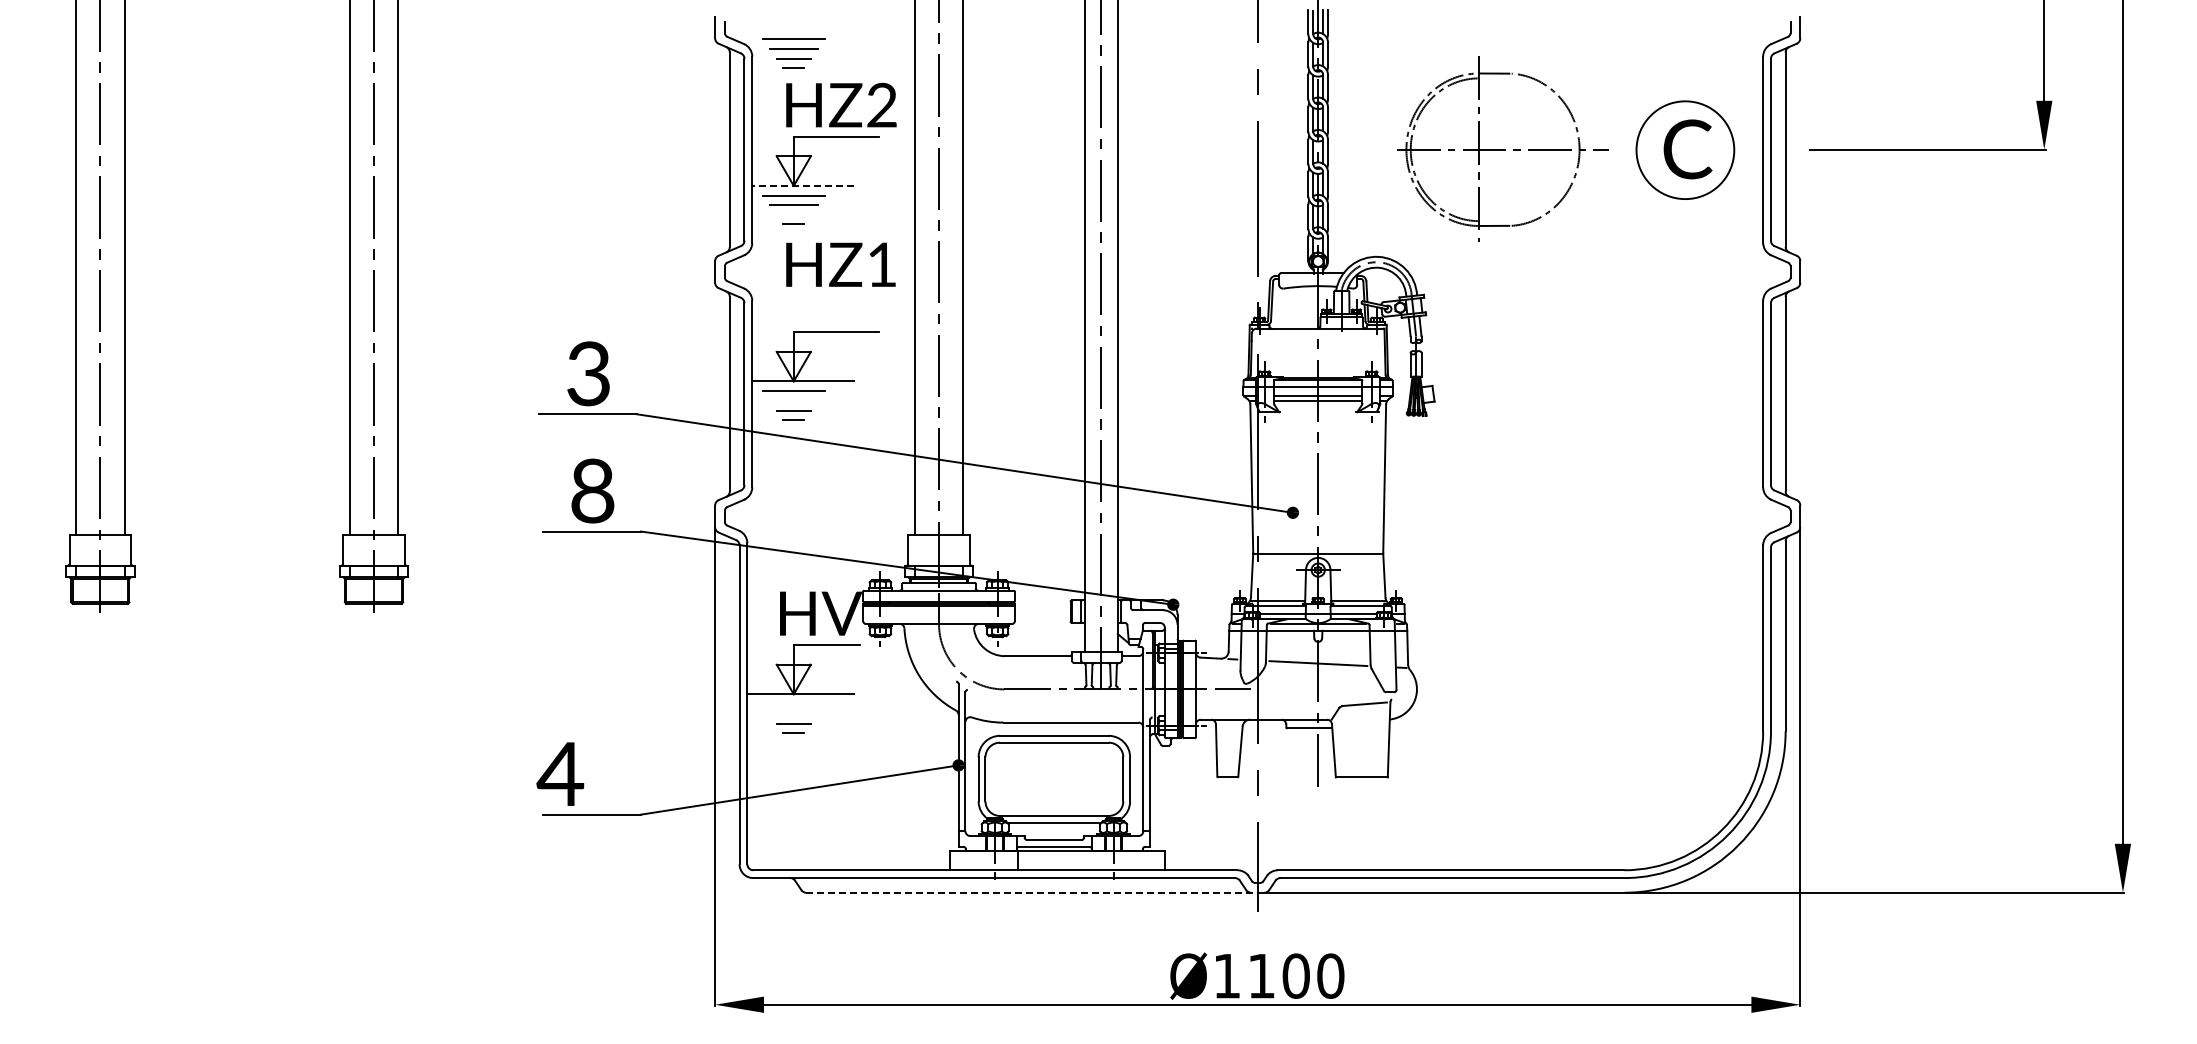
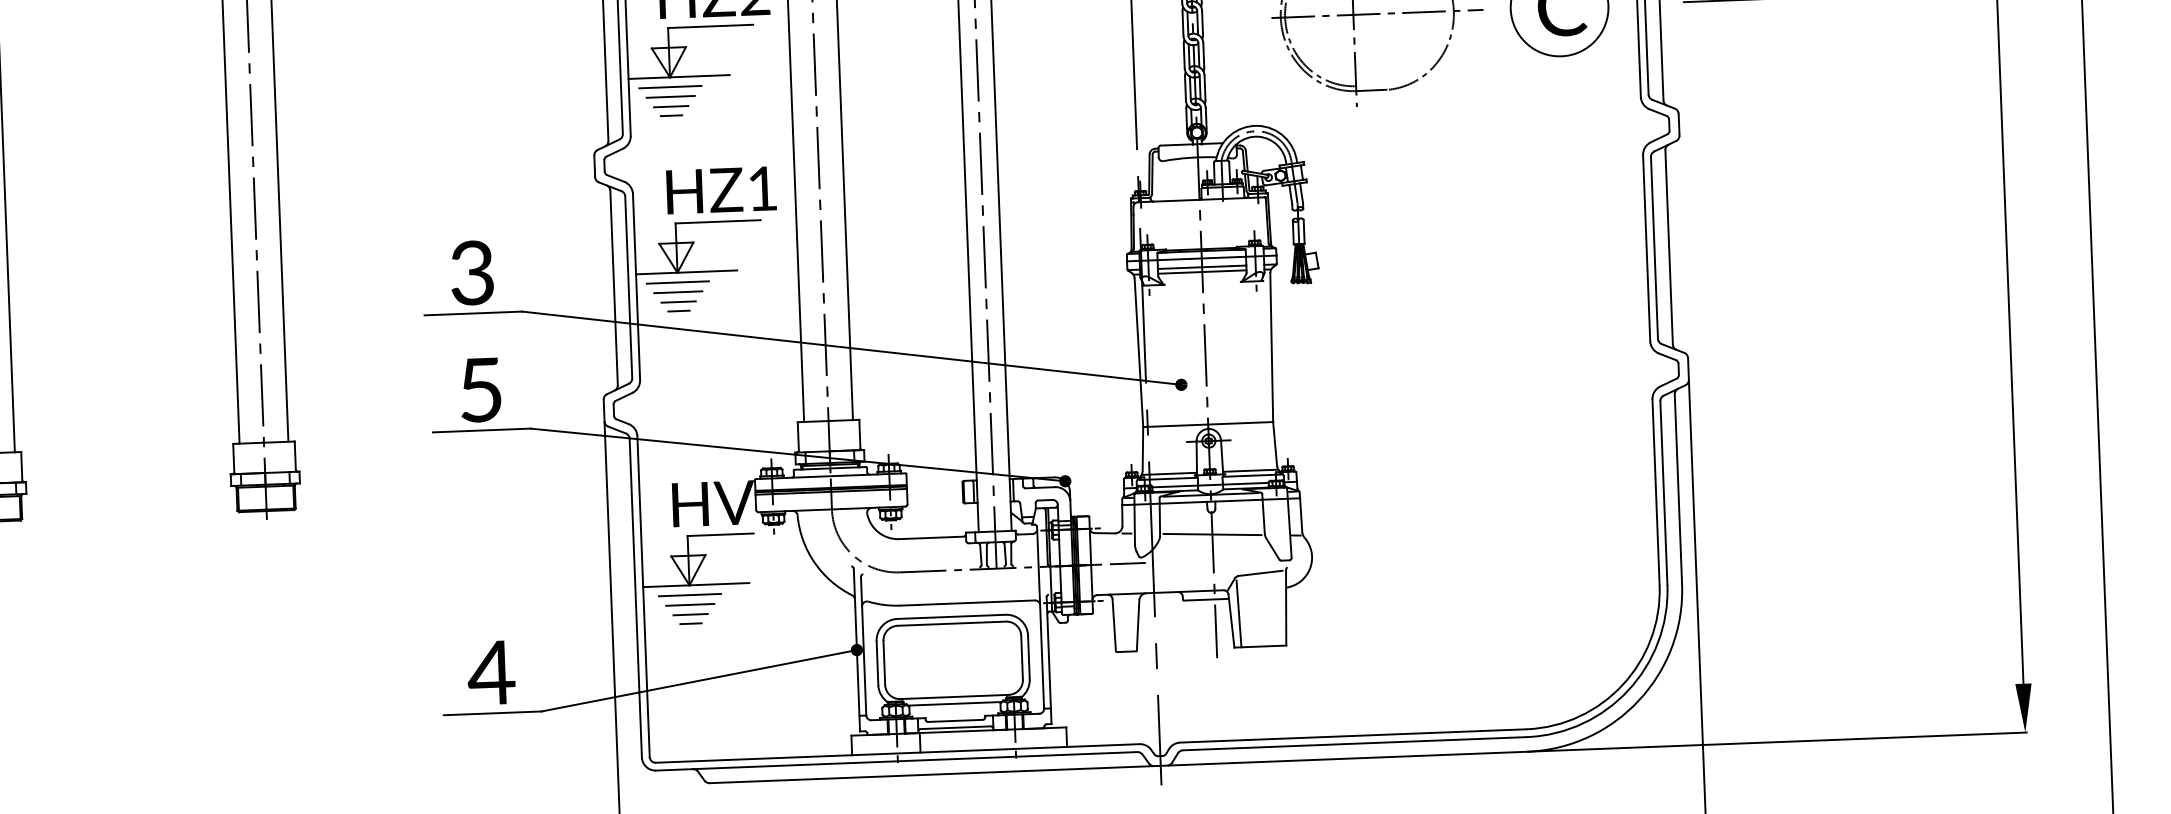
line: (802, 185) -> (678, 76), dashed -> solid
line: (793, 215) -> (670, 106), added
text: (840, 264) -> (721, 190), moved
line: (793, 400) -> (677, 291), added
text: (592, 490) -> (480, 389), 8 -> 5
line: (793, 704) -> (689, 595), added
line: (793, 713) -> (689, 604), added
line: (1341, 743) -> (1238, 613), added
text: (560, 773) -> (491, 672), moved
line: (1032, 892) -> (935, 774), dashed -> solid

